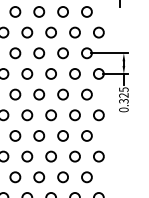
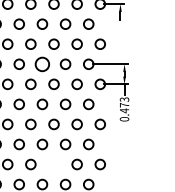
circle: (39, 52) -> (42, 63), size x1.4
text: (123, 95) -> (124, 105), 0.325 -> 0.473
circle: (50, 156) -> (53, 164), removed

